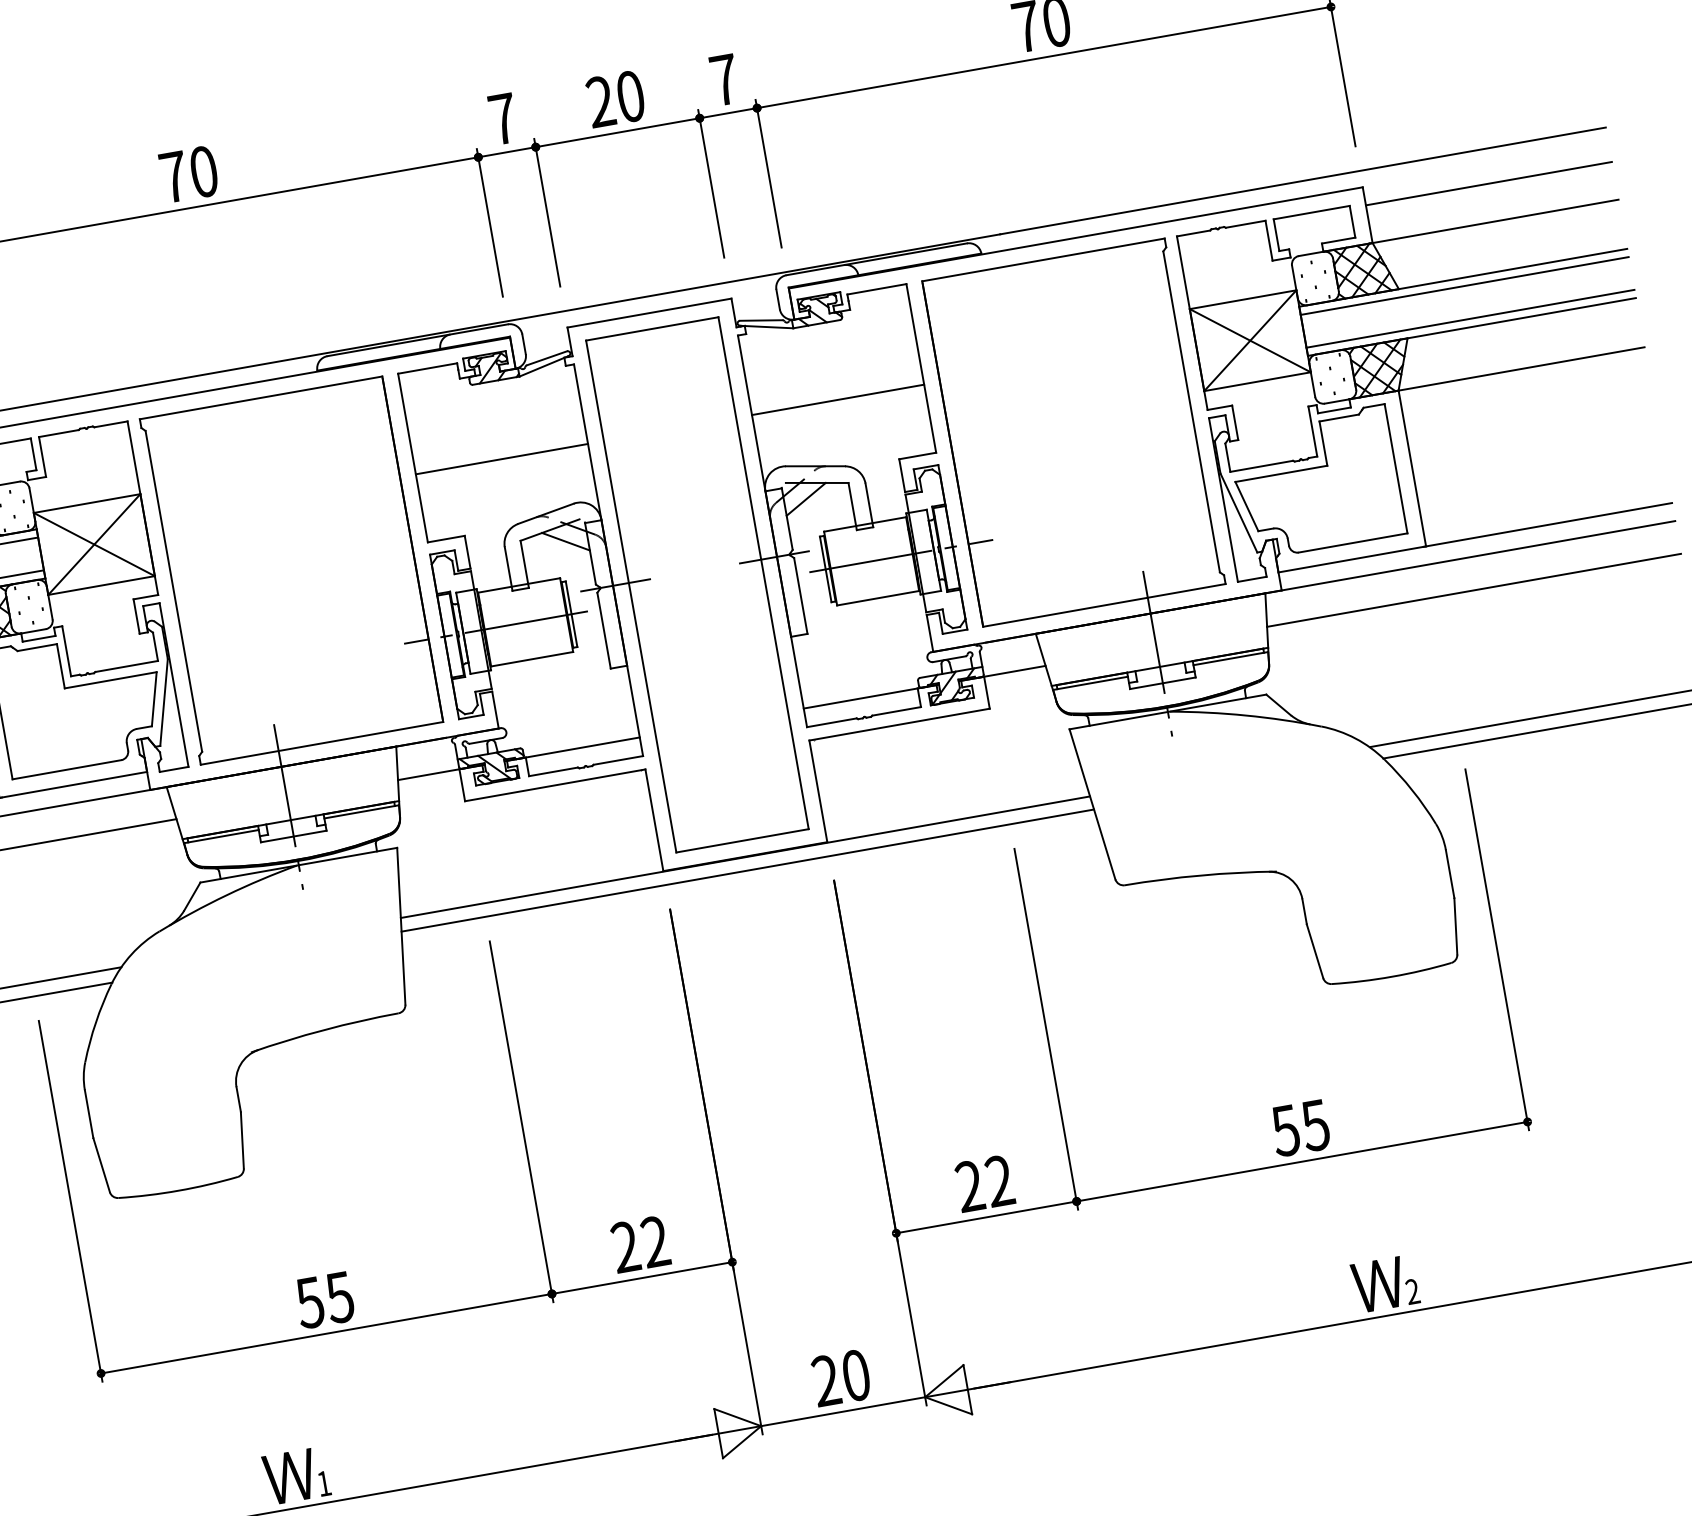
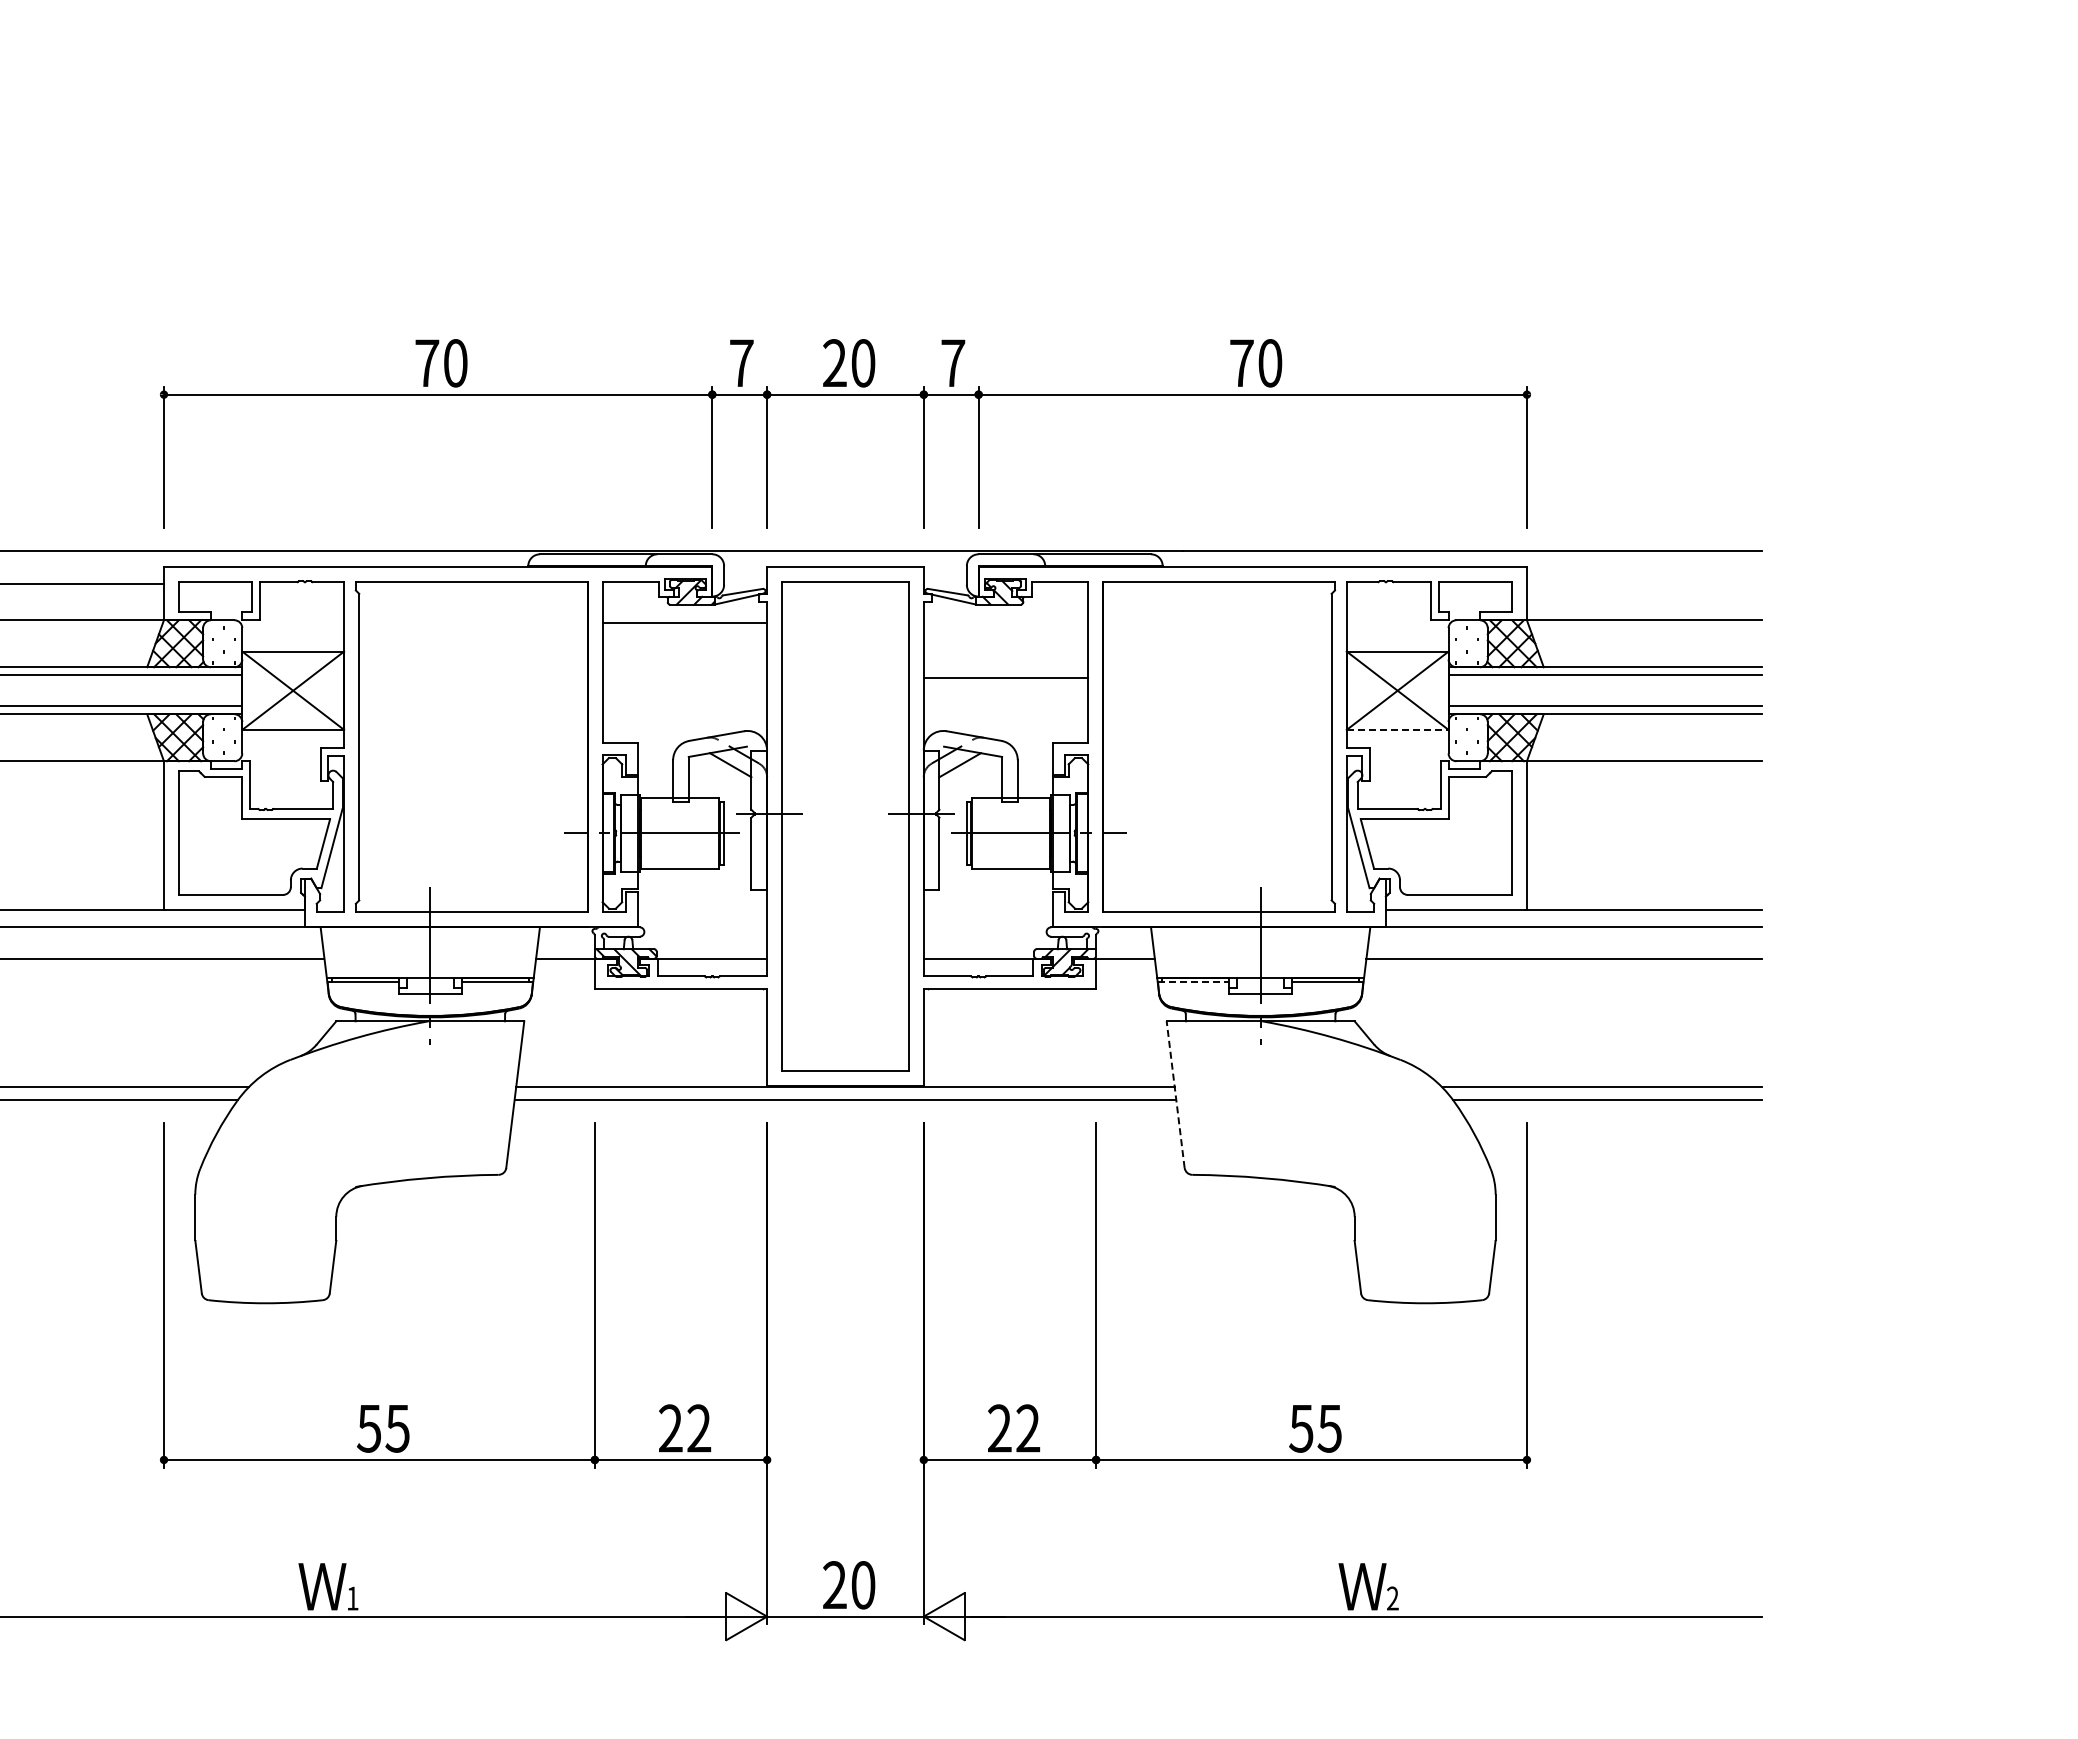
line: (1488, 184) -> (1643, 584), removed
line: (1257, 381) -> (1397, 729), solid -> dashed
line: (501, 459) -> (684, 623), moved
line: (1090, 683) -> (1193, 982), solid -> dashed
line: (1092, 804) -> (1175, 1094), solid -> dashed

